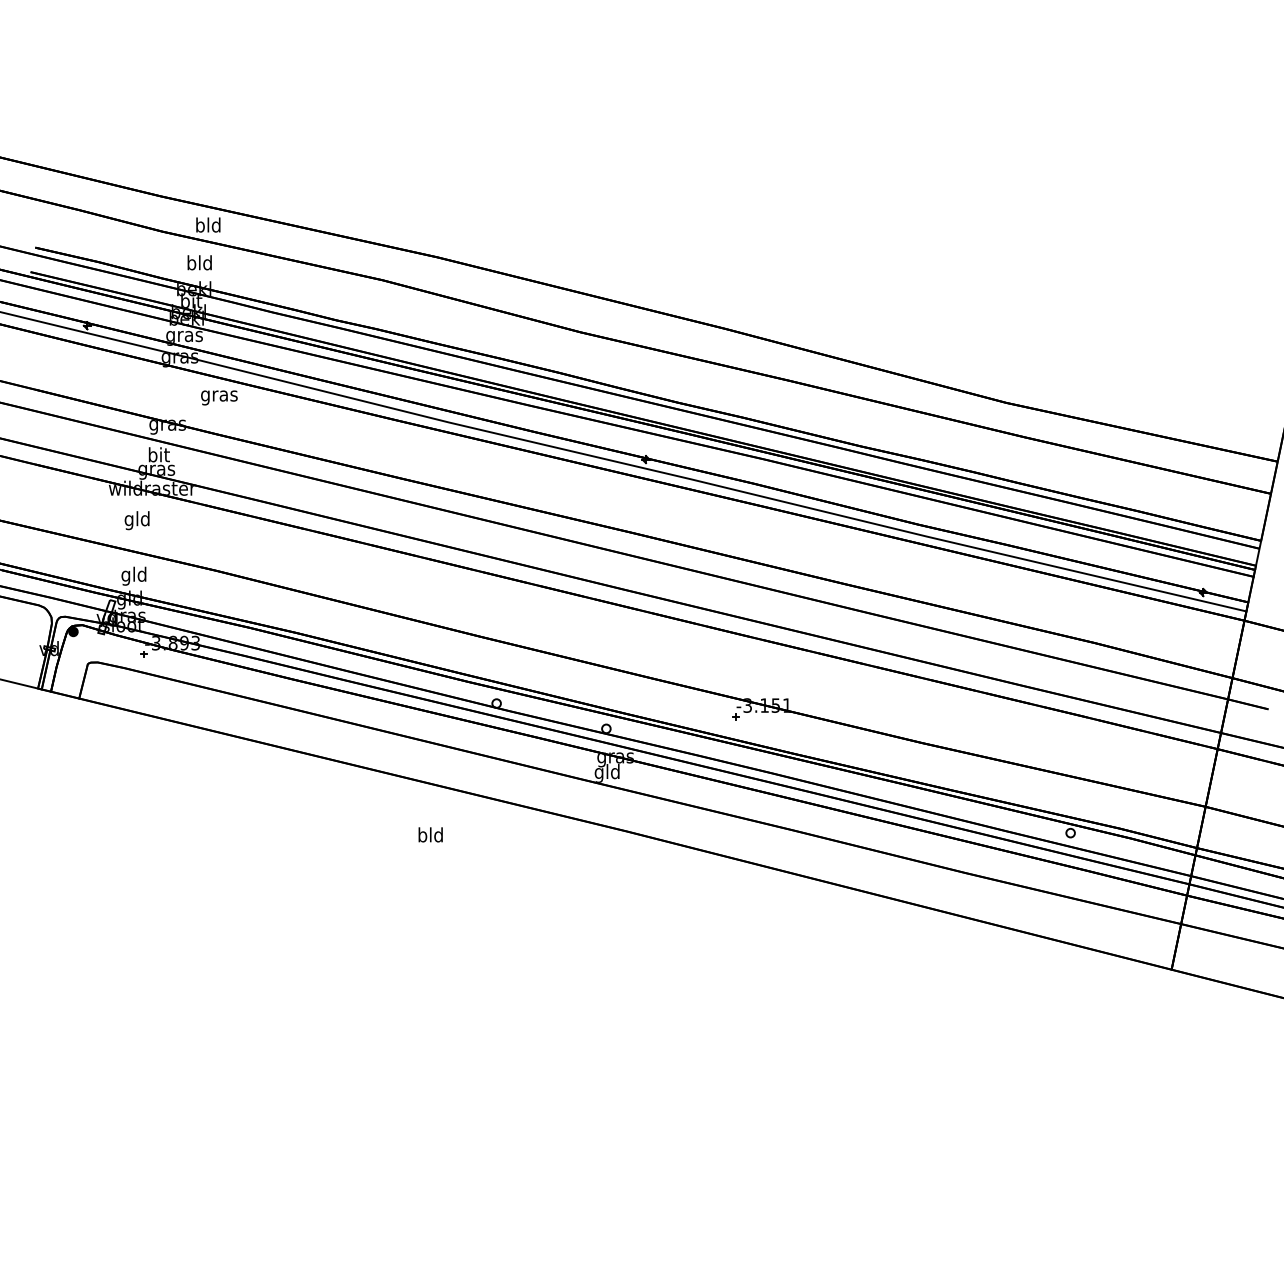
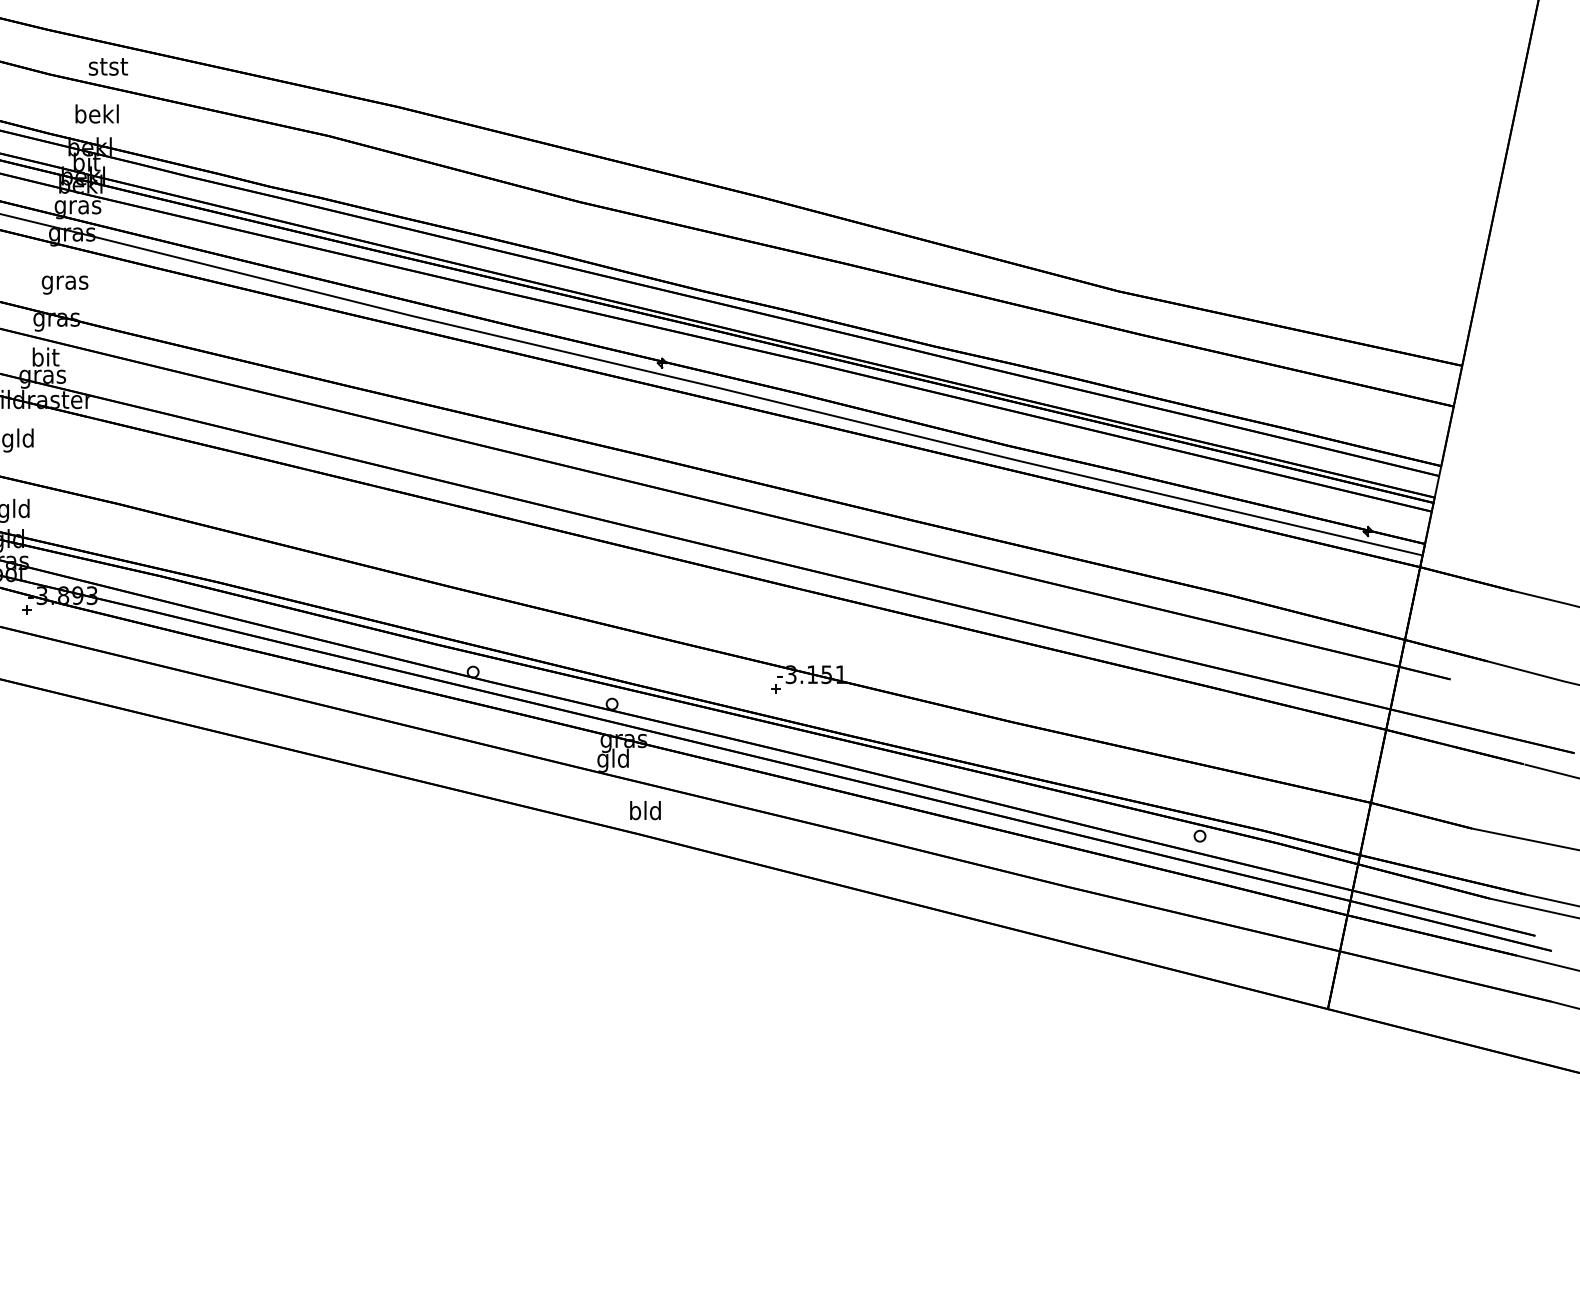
text: (208, 224) -> (108, 65), bld -> stst
text: (199, 262) -> (96, 113), bld -> bekl
text: (219, 397) -> (65, 284), moved
text: (430, 834) -> (645, 810), moved

